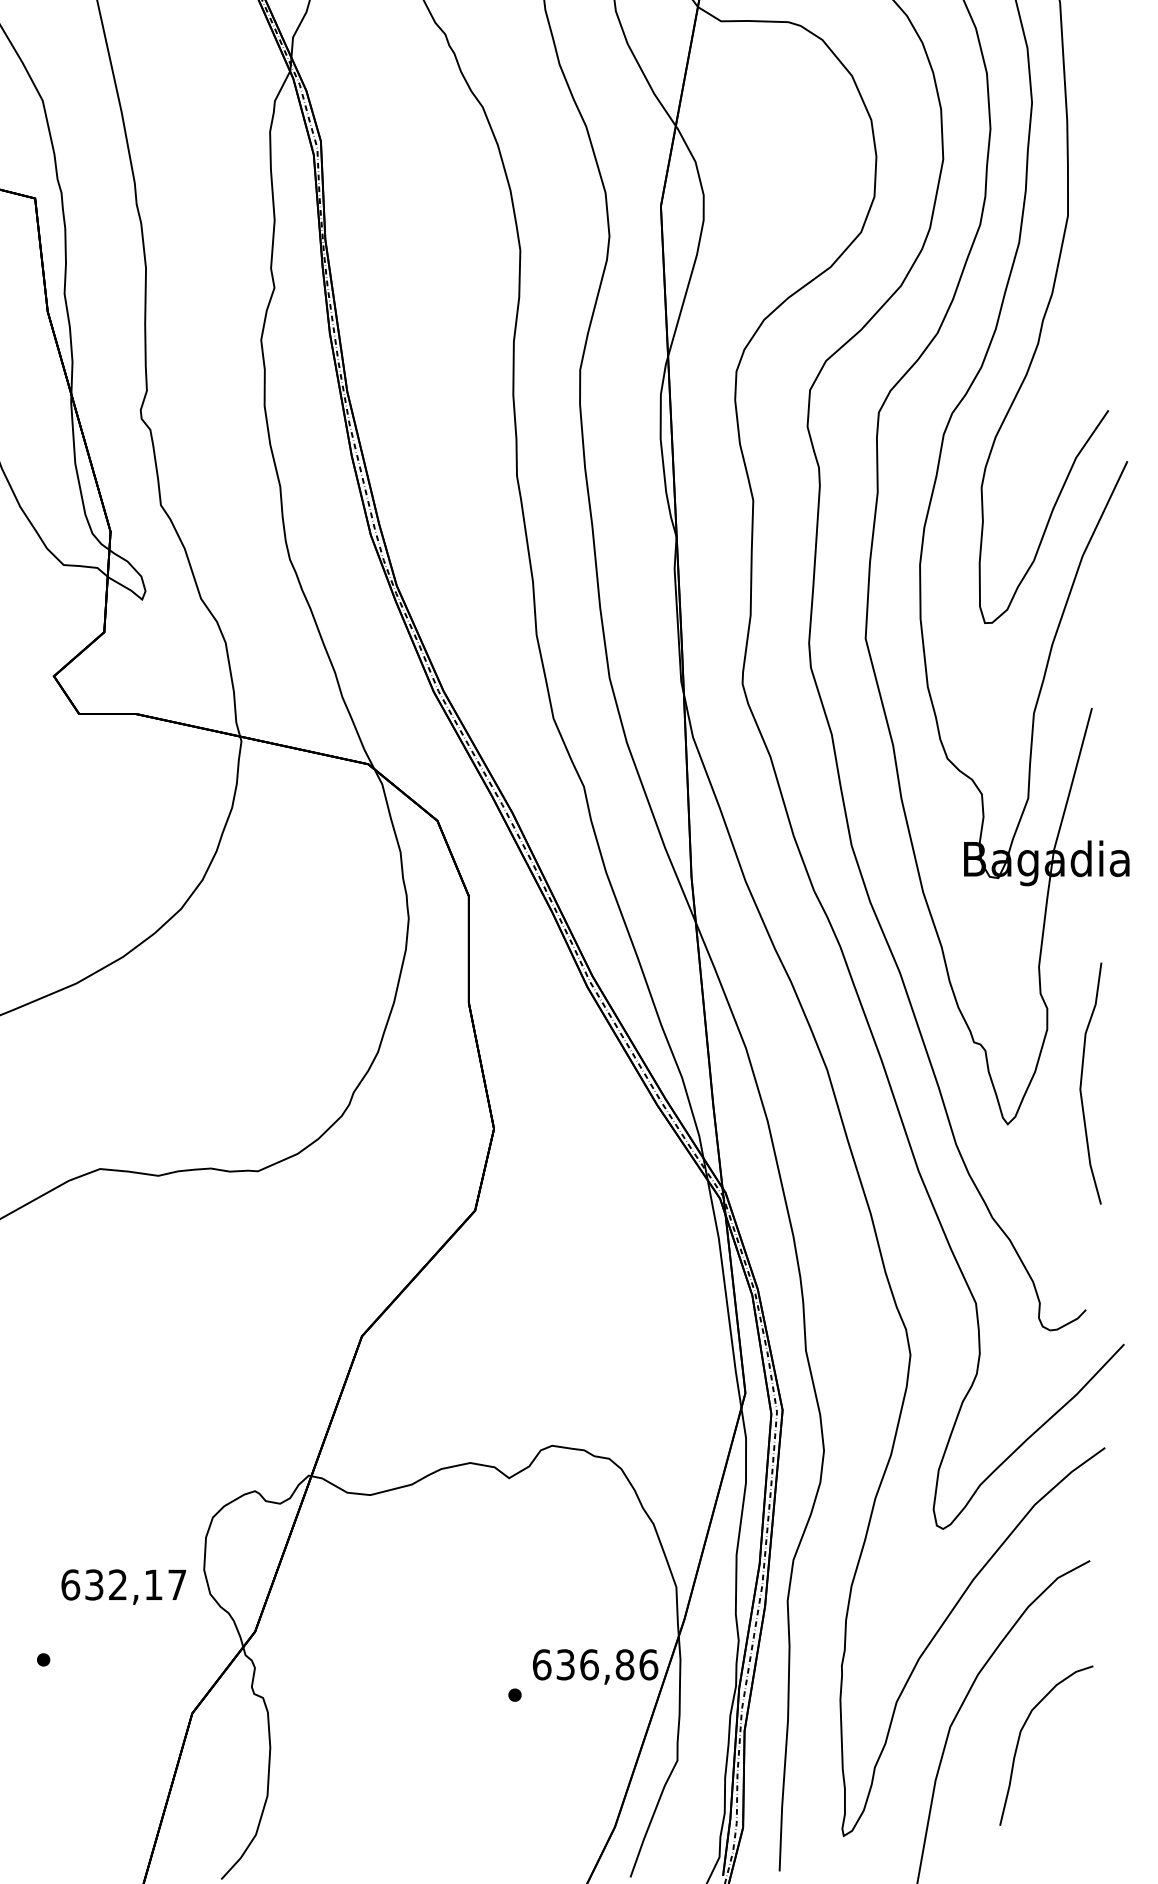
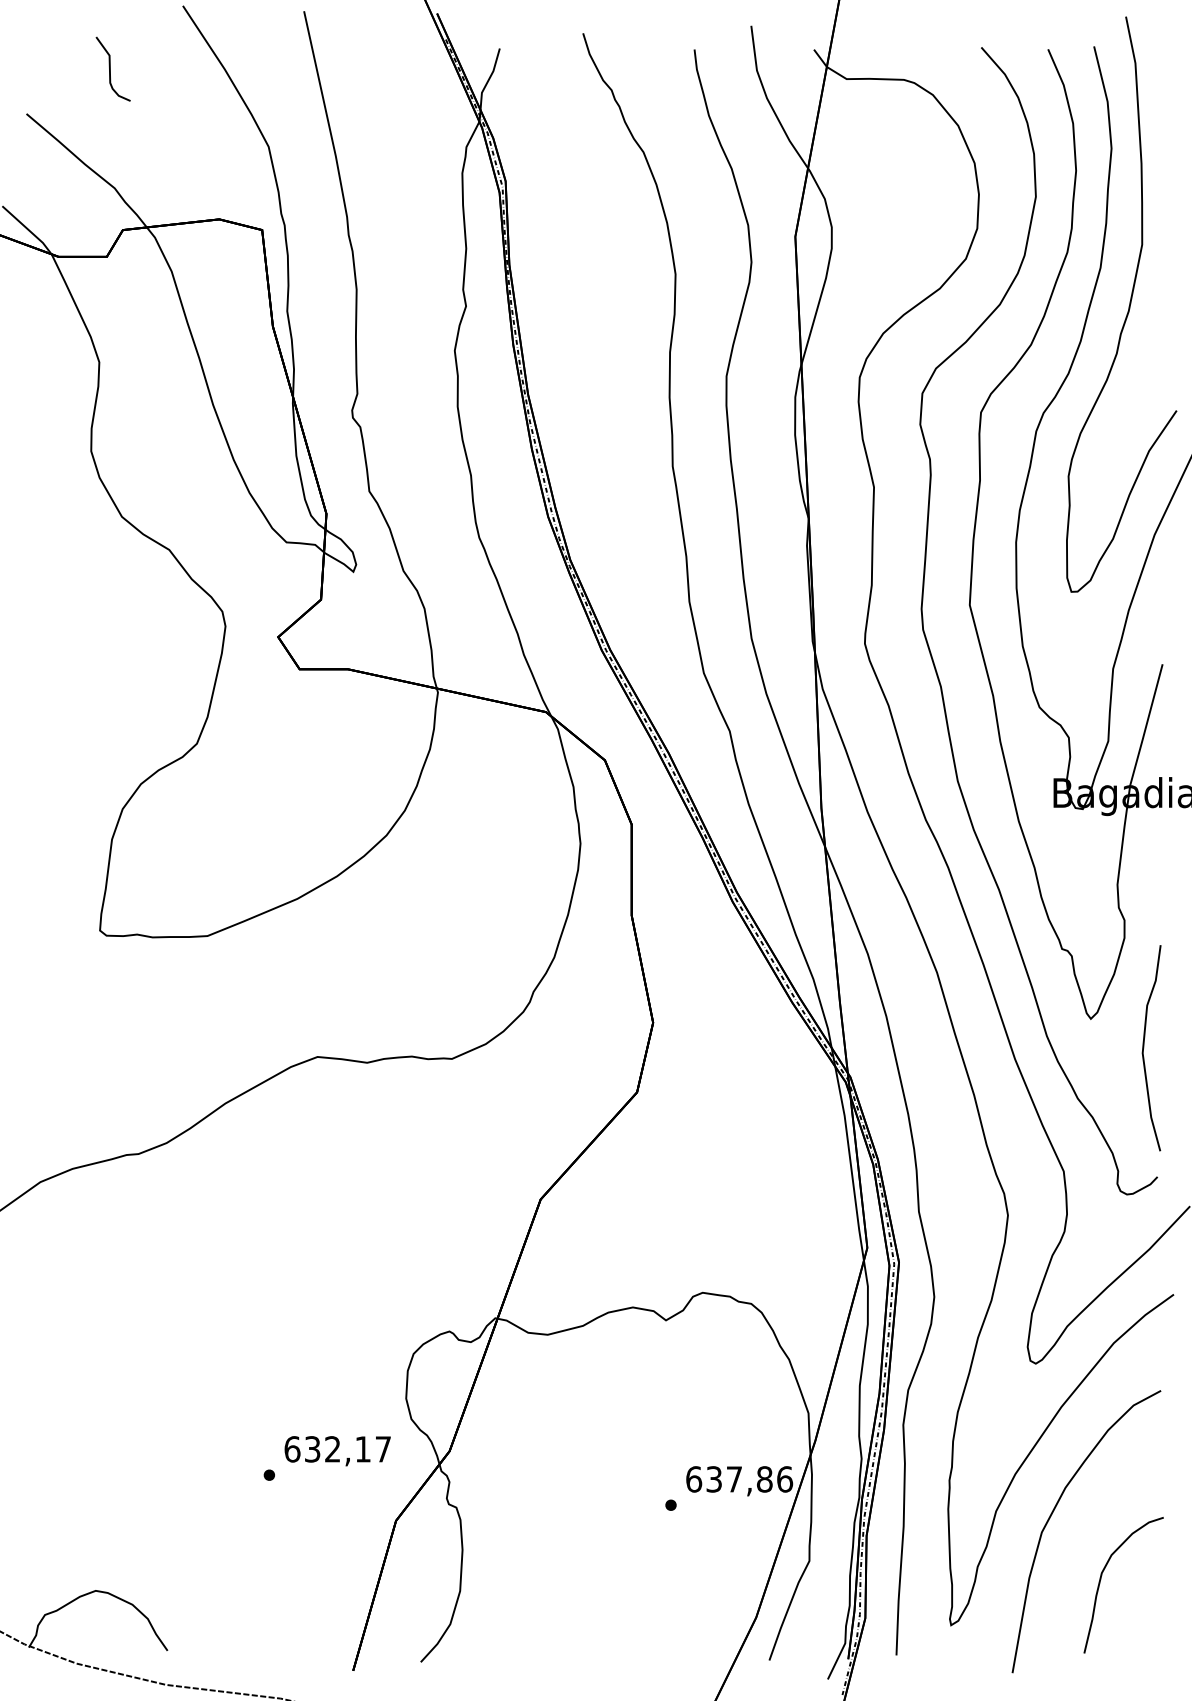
curve: (1082, 1082) -> (1144, 1047), moved
text: (123, 1587) -> (337, 1451), moved
text: (589, 1664) -> (734, 1479), 636,86 -> 637,86
curve: (1020, 1738) -> (1101, 1579), moved

